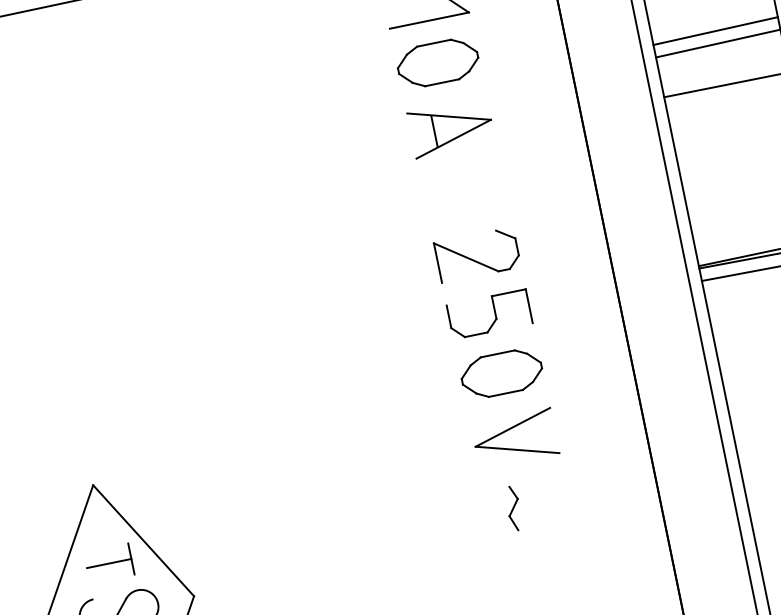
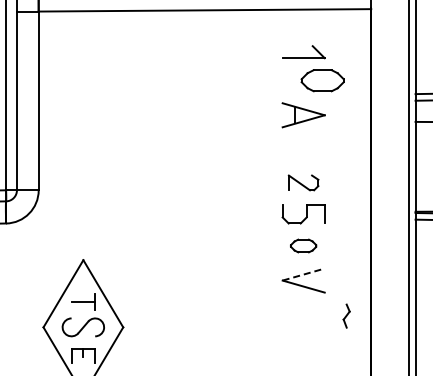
part: (437, 62) -> (322, 80), moved
part: (476, 254) -> (303, 182), size x0.7
part: (501, 372) -> (303, 245), size x0.6
line: (512, 427) -> (303, 274), solid -> dashed
part: (513, 507) -> (346, 315), moved

